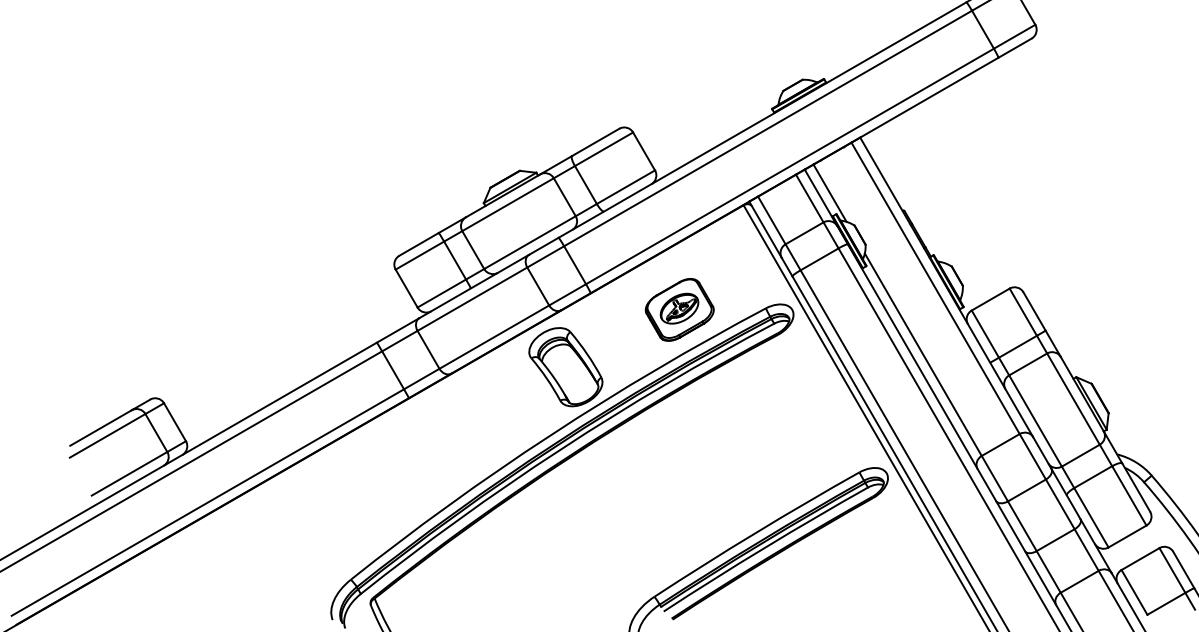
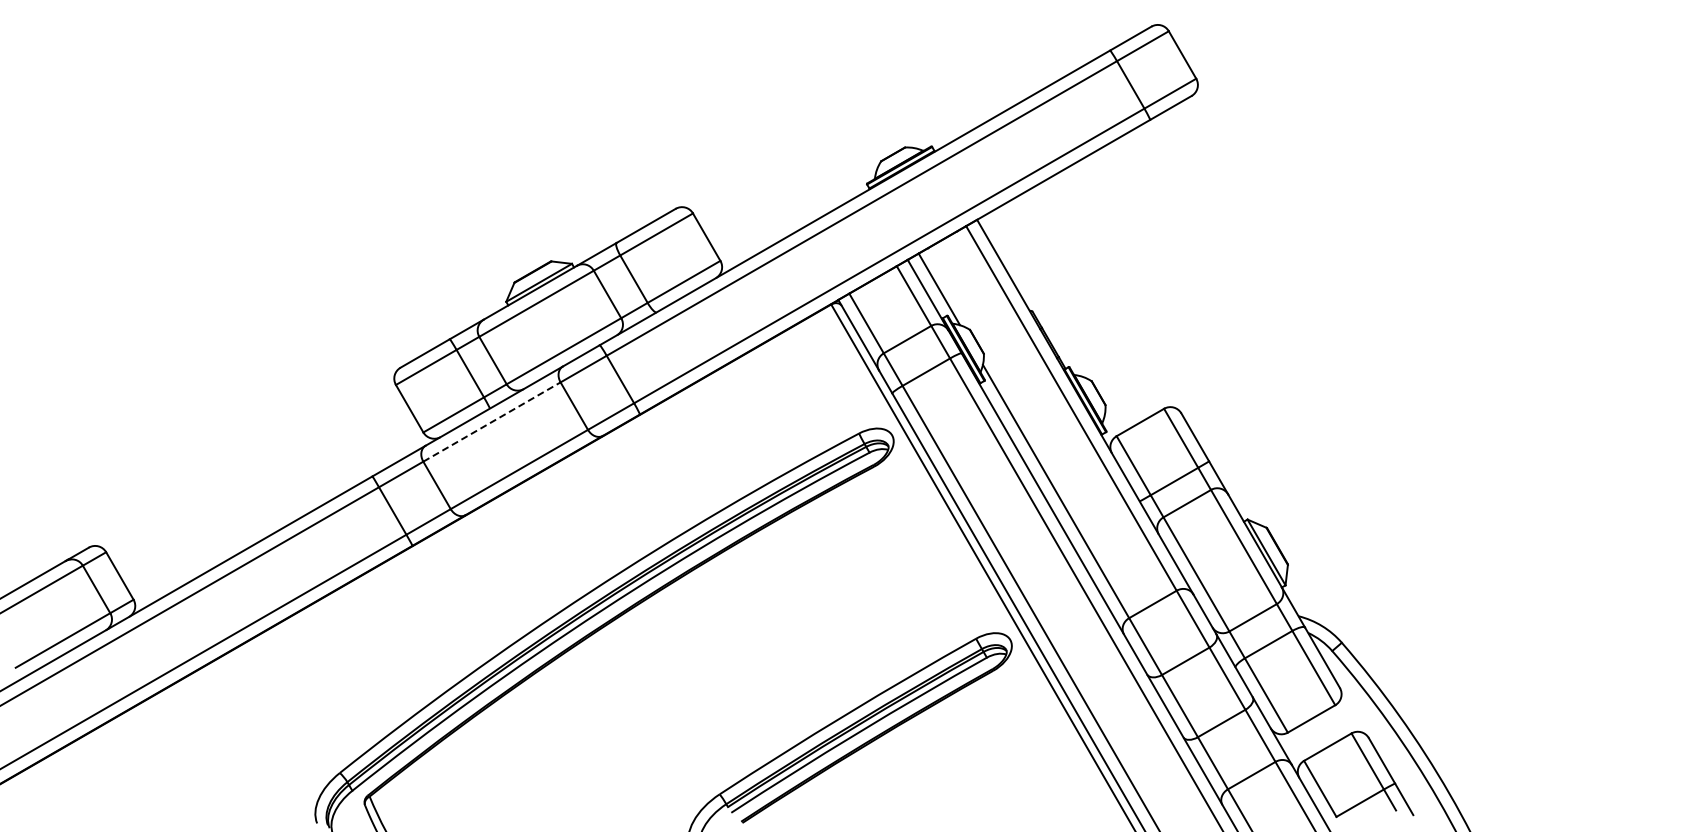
line: (472, 298) -> (492, 421), solid -> dashed
part: (679, 309) -> (750, 435), removed
part: (565, 366) -> (608, 506), removed

